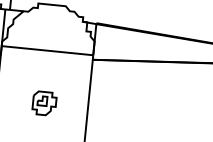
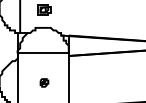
part: (44, 102) -> (44, 82), size x0.6

